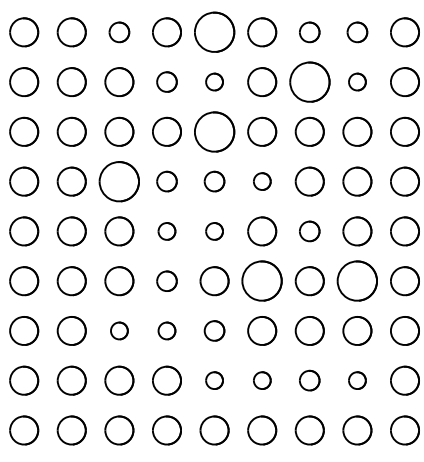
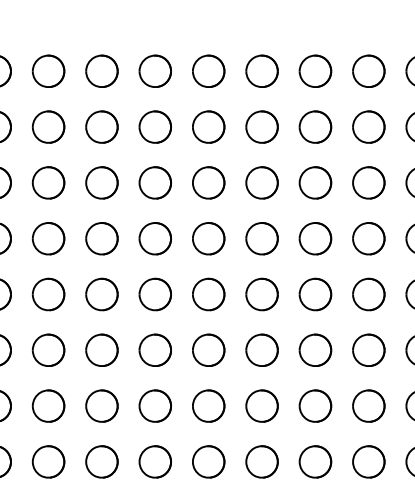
part: (119, 32) -> (48, 71), size x1.43
part: (214, 32) -> (155, 71), size x0.71
part: (309, 32) -> (261, 71), size x1.43
part: (357, 32) -> (315, 71), size x1.43
part: (166, 81) -> (101, 126), size x1.43
part: (214, 81) -> (155, 126), size x1.67
part: (309, 81) -> (261, 126), size x0.71
part: (357, 81) -> (315, 126), size x1.67
part: (214, 131) -> (155, 182), size x0.71
part: (119, 181) -> (48, 238), size x0.71
part: (166, 181) -> (101, 238), size x1.43
part: (214, 181) -> (155, 238), size x1.43
part: (262, 181) -> (209, 238), size x1.67
part: (166, 231) -> (101, 294), size x1.67
part: (214, 231) -> (155, 294), size x1.67
part: (309, 231) -> (261, 294), size x1.43
part: (166, 281) -> (101, 350), size x1.43
part: (262, 281) -> (209, 350), size x0.71
part: (357, 281) -> (315, 350), size x0.71
part: (119, 330) -> (48, 405), size x1.67
part: (166, 330) -> (101, 405), size x1.67
part: (214, 330) -> (155, 405), size x1.43
part: (214, 380) -> (155, 461), size x1.67
part: (262, 380) -> (209, 461), size x1.67
part: (309, 380) -> (261, 461), size x1.43
part: (357, 380) -> (315, 461), size x1.67

